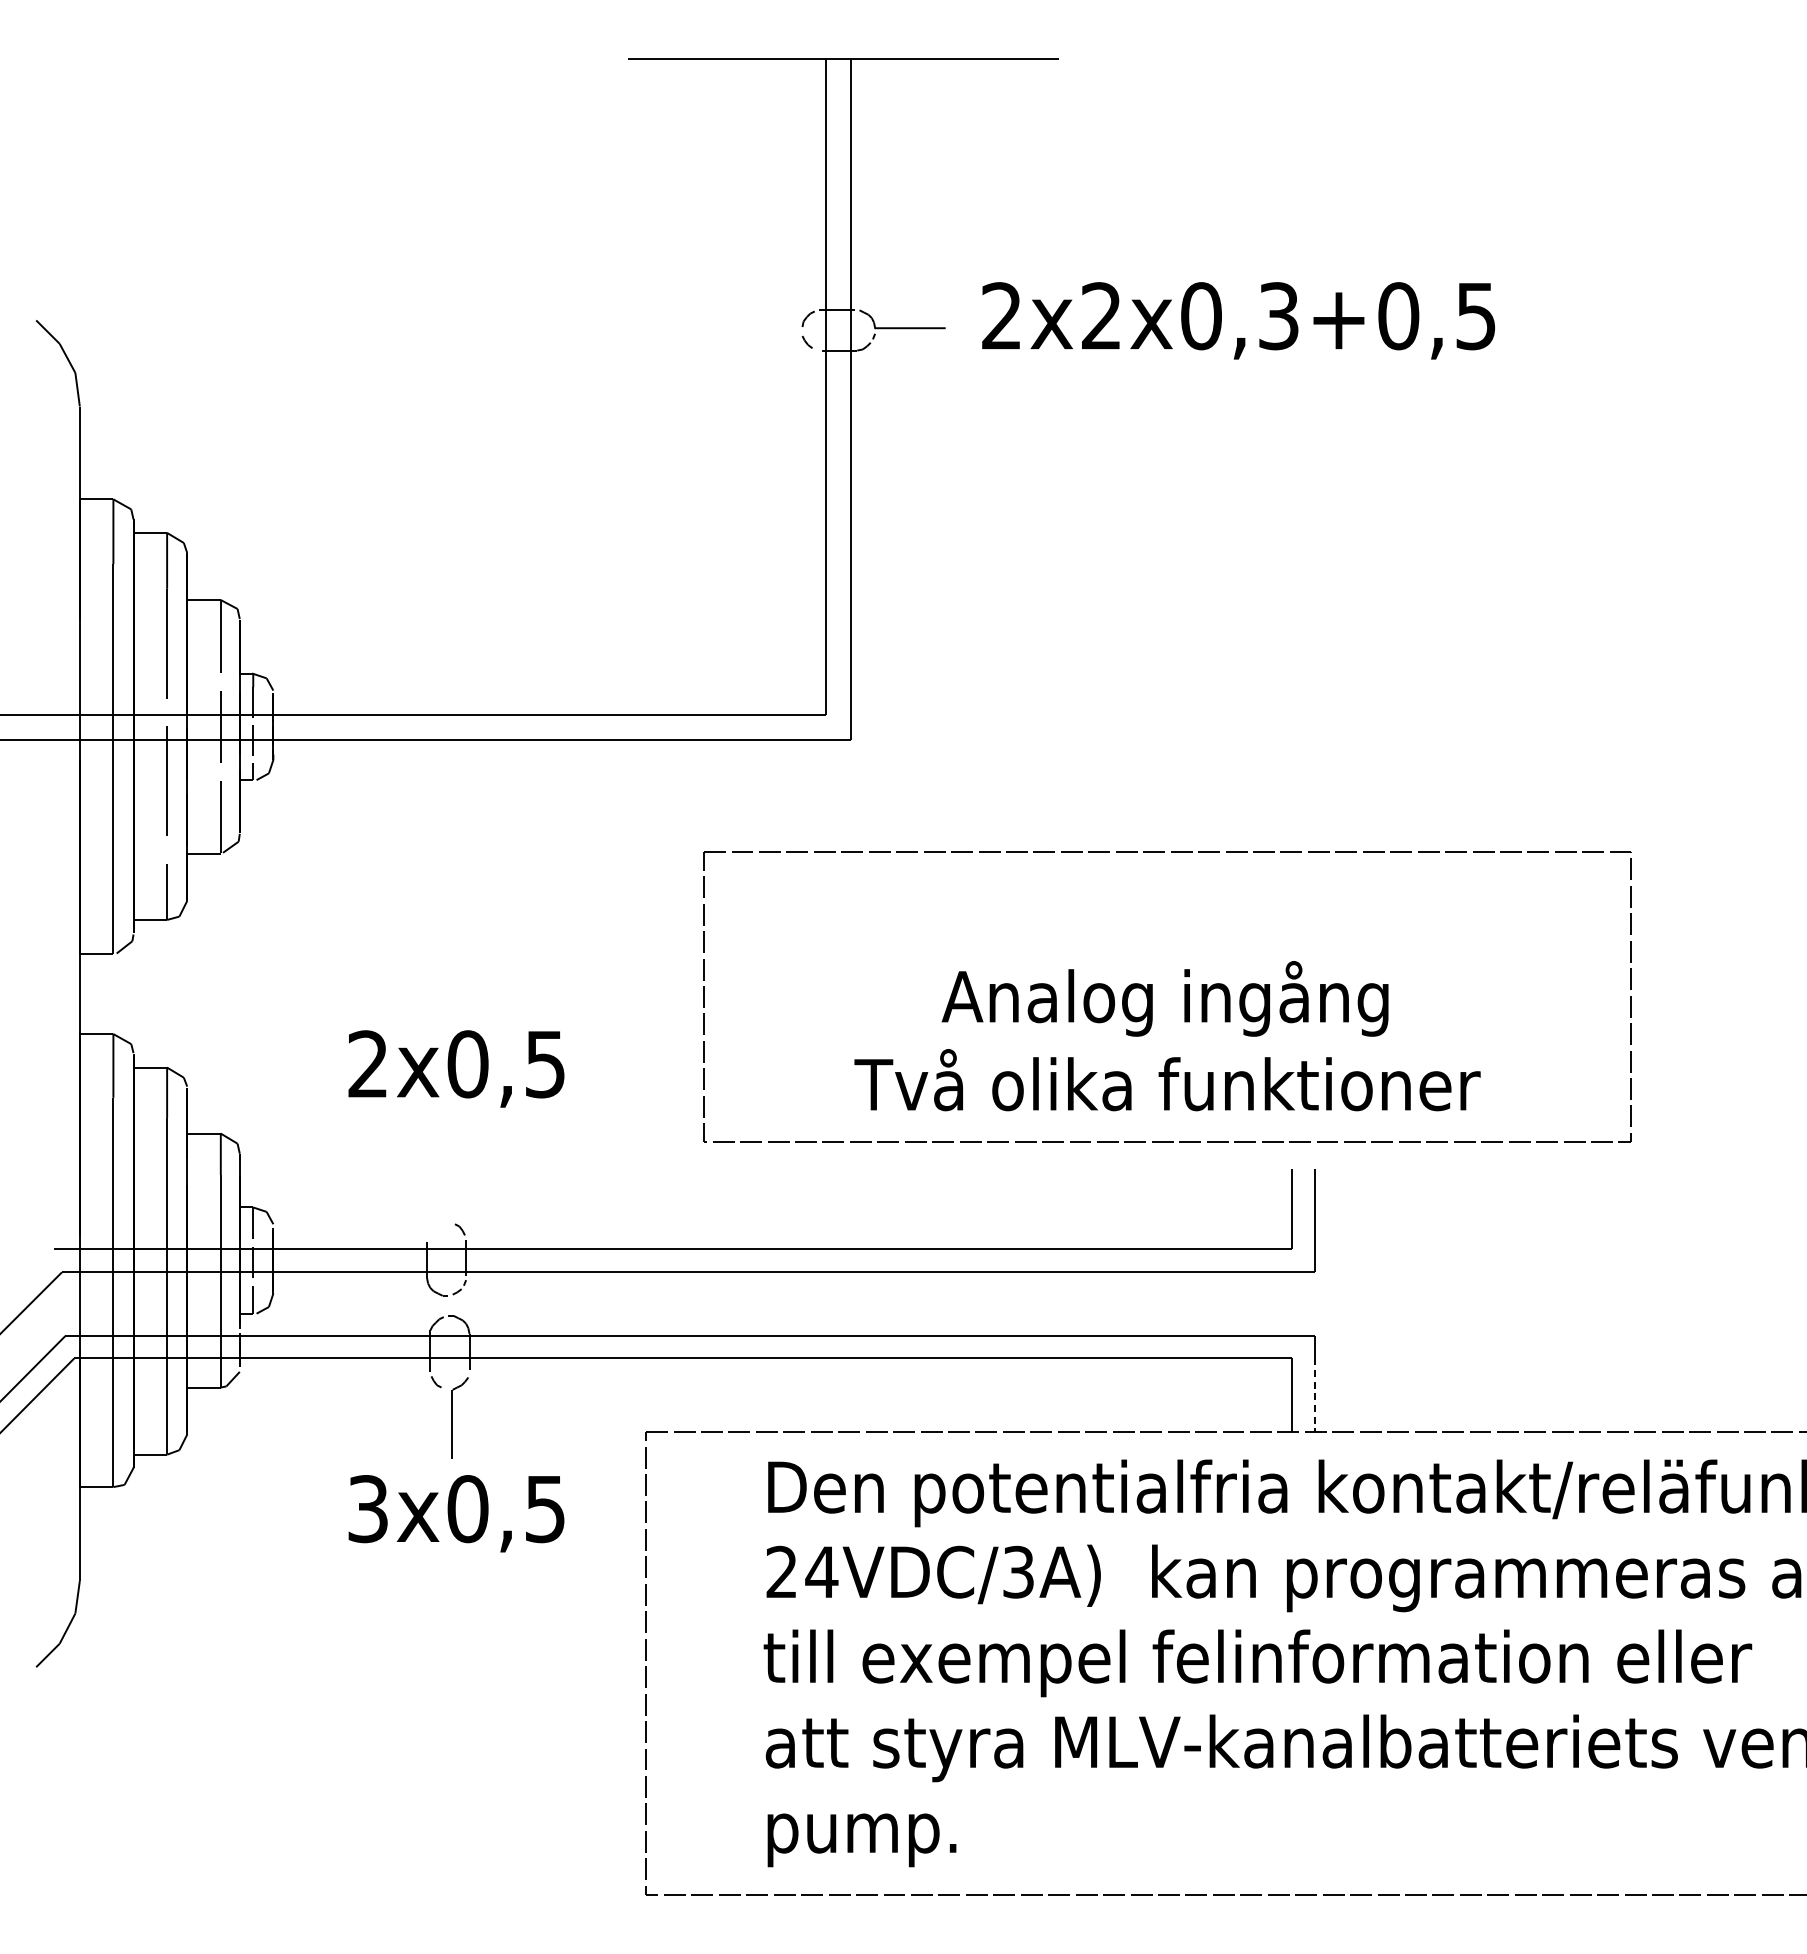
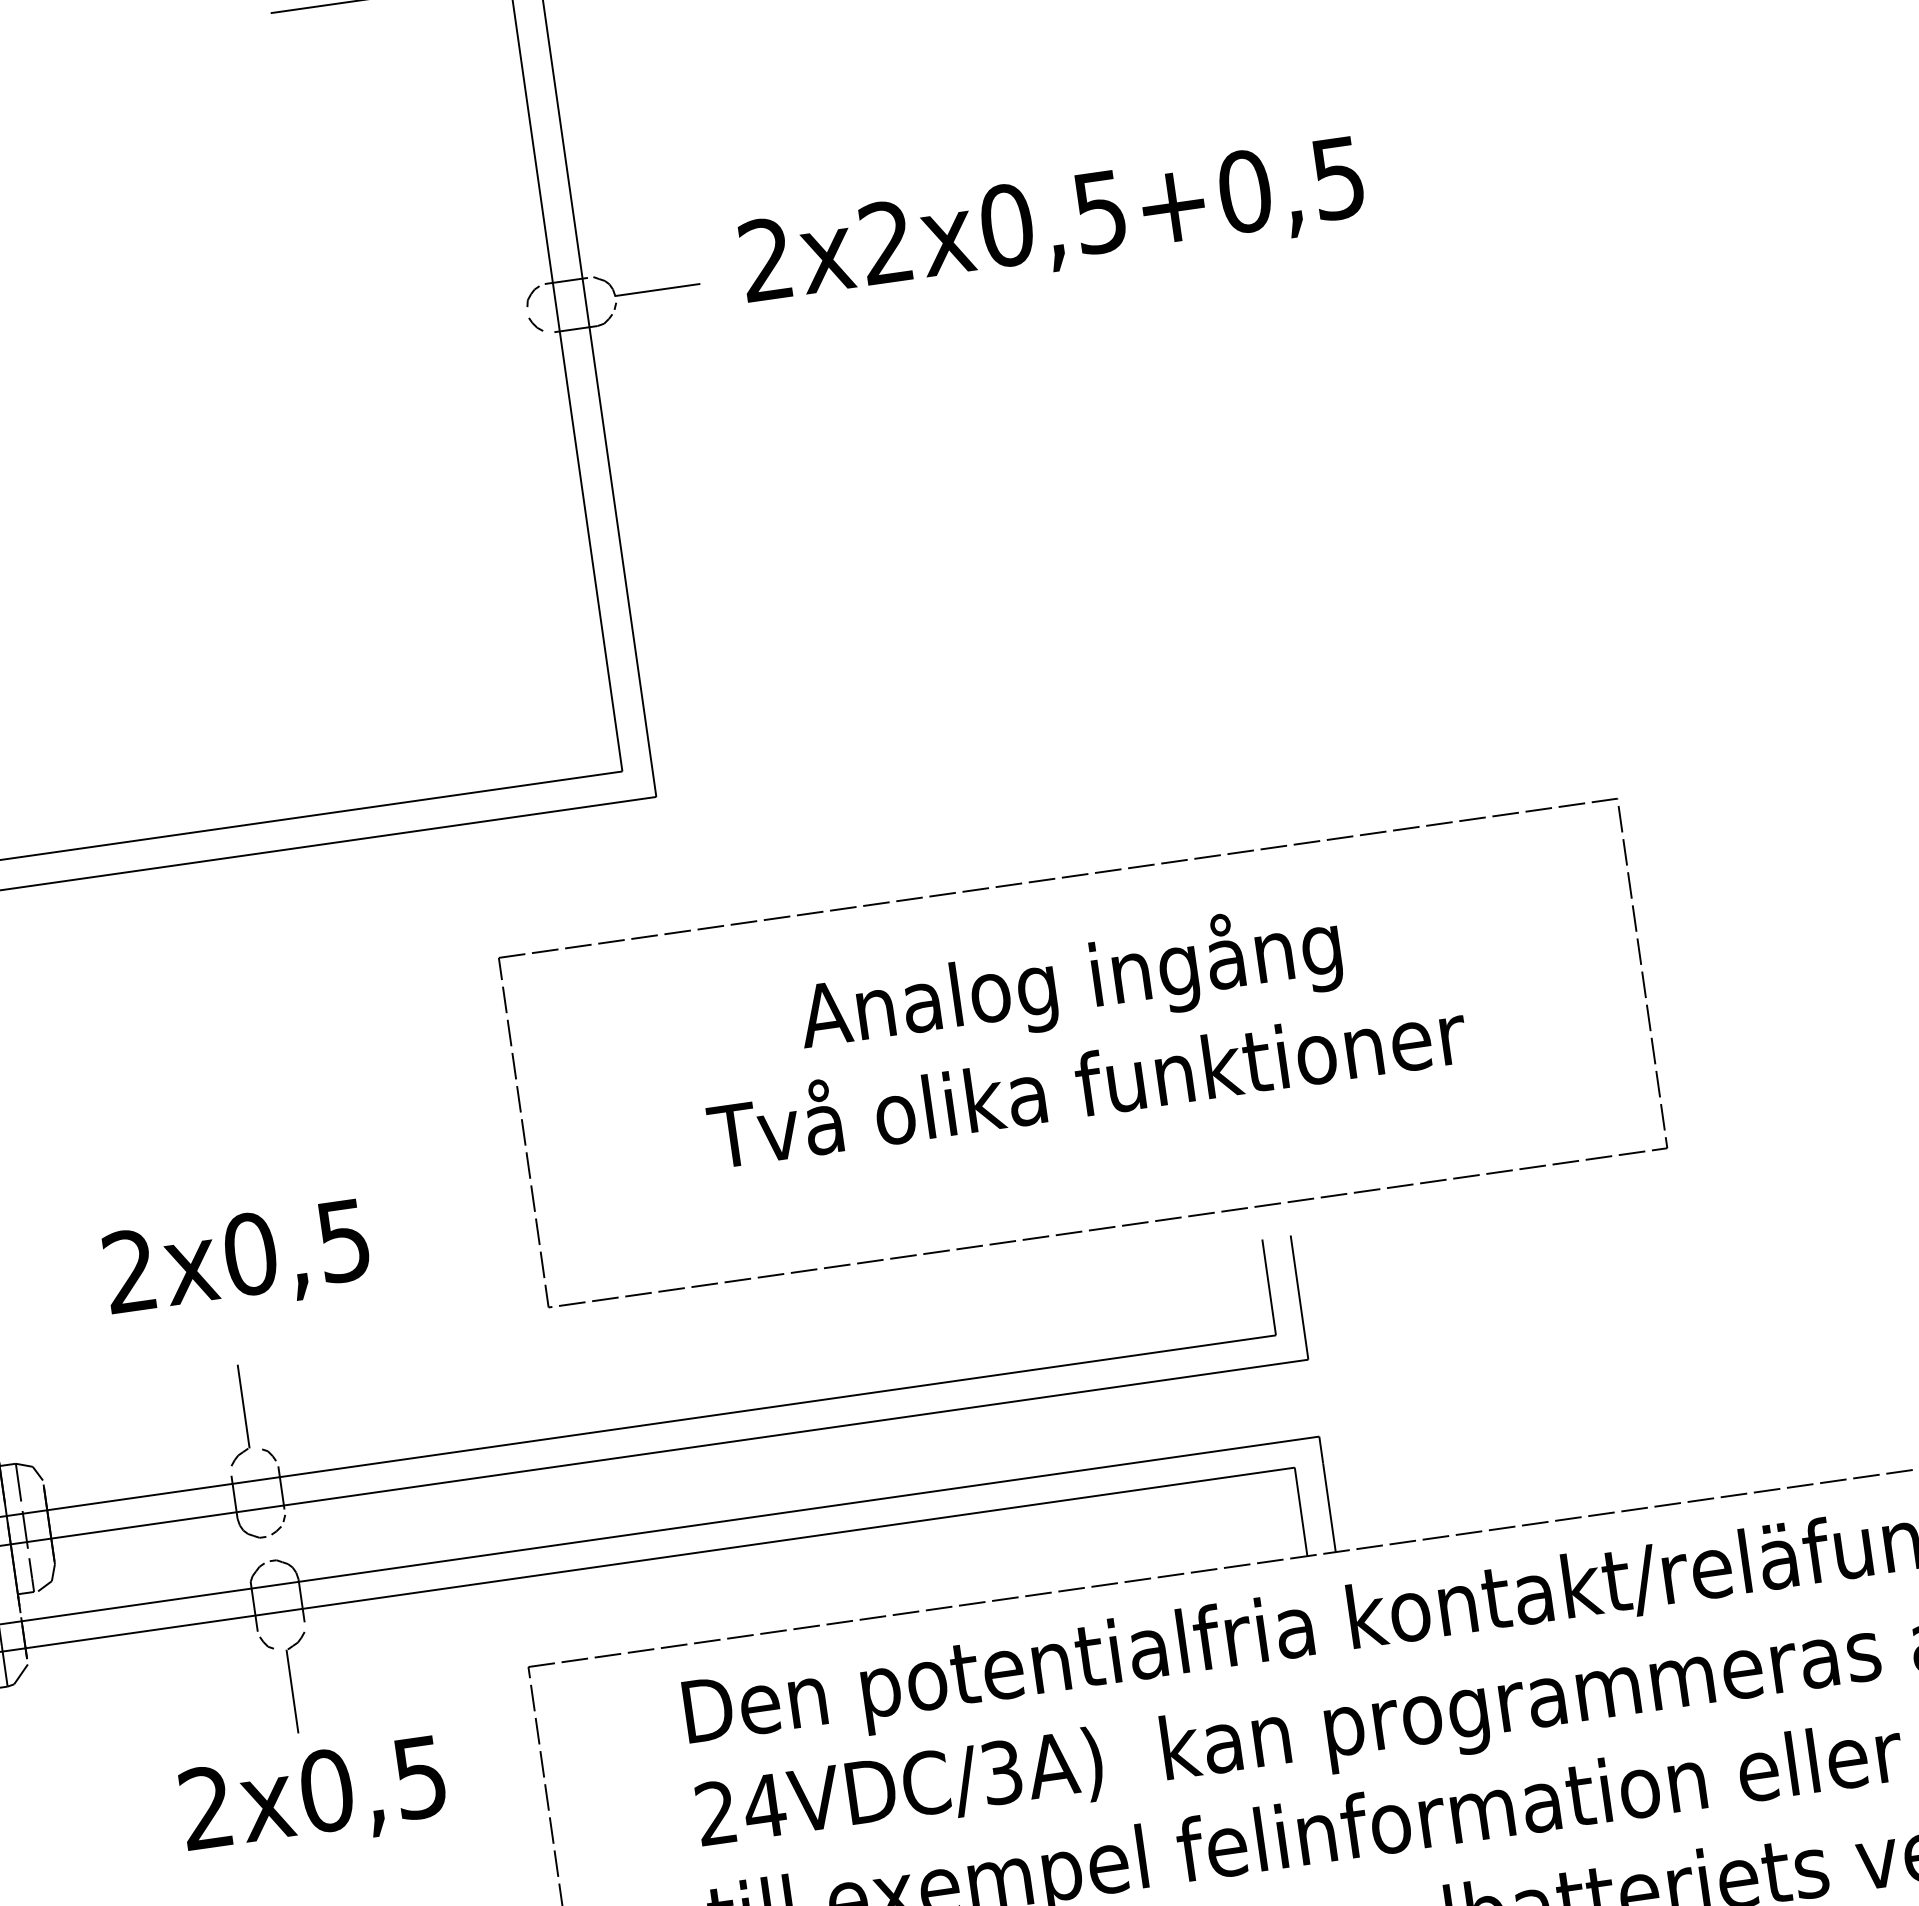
text: (1278, 315) -> (1099, 211), 2x2x0,3+0,5 -> 2x2x0,5+0,5
text: (1167, 1036) -> (1079, 1026), moved
part: (444, 1193) -> (244, 1414), added
line: (1315, 1395) -> (1329, 1508), dashed -> solid
text: (367, 1509) -> (205, 1808), 3x0,5 -> 2x0,5

